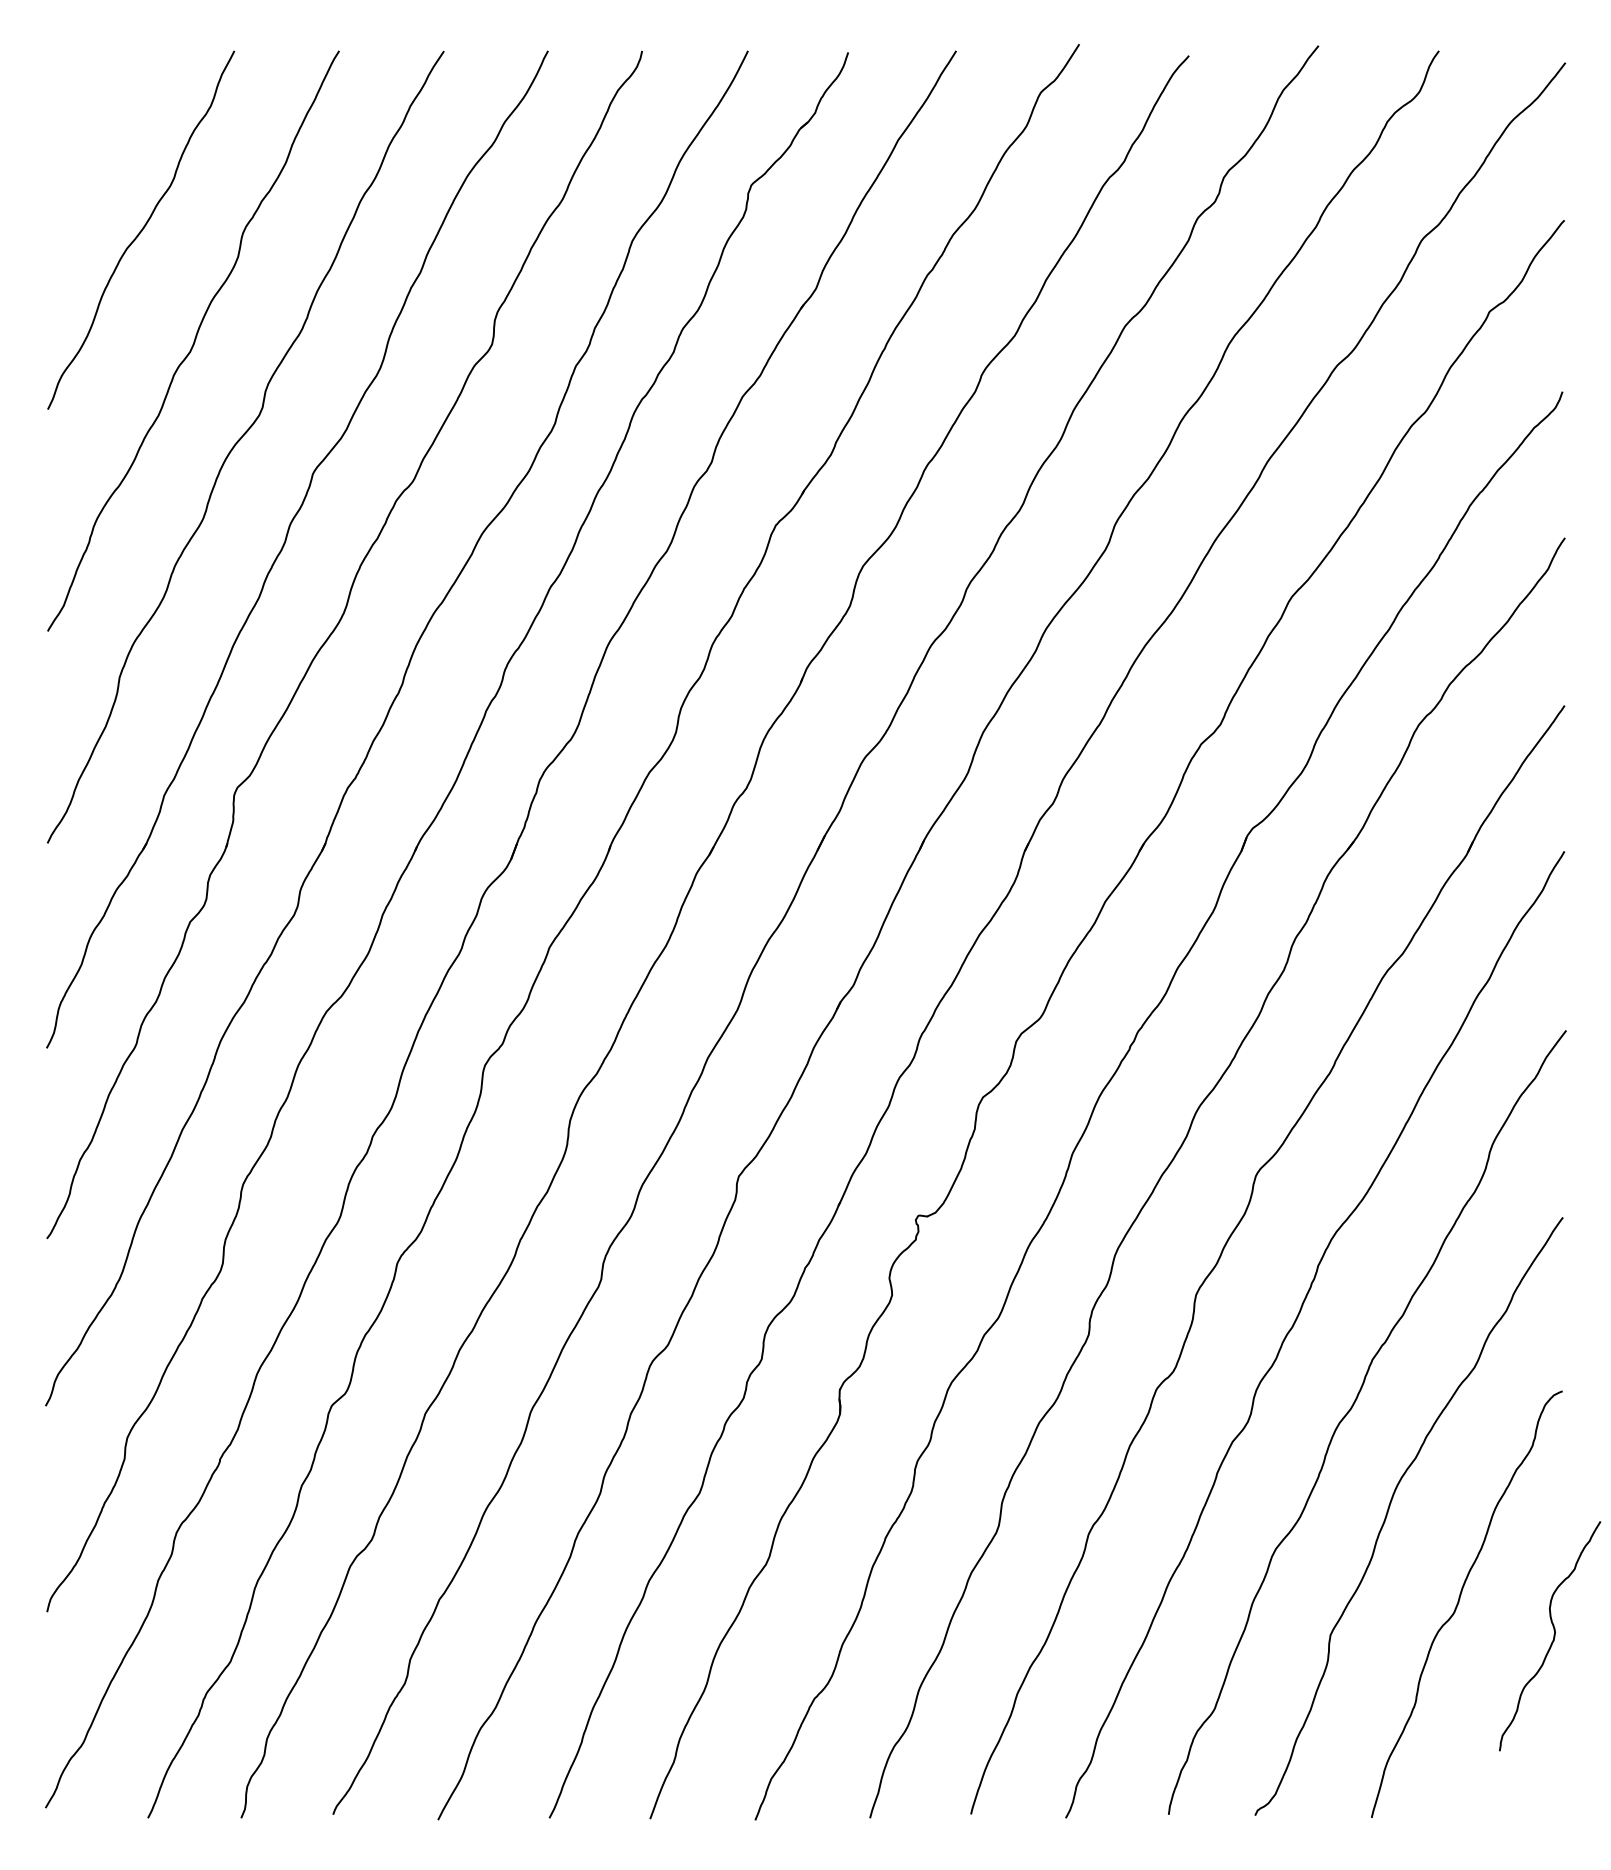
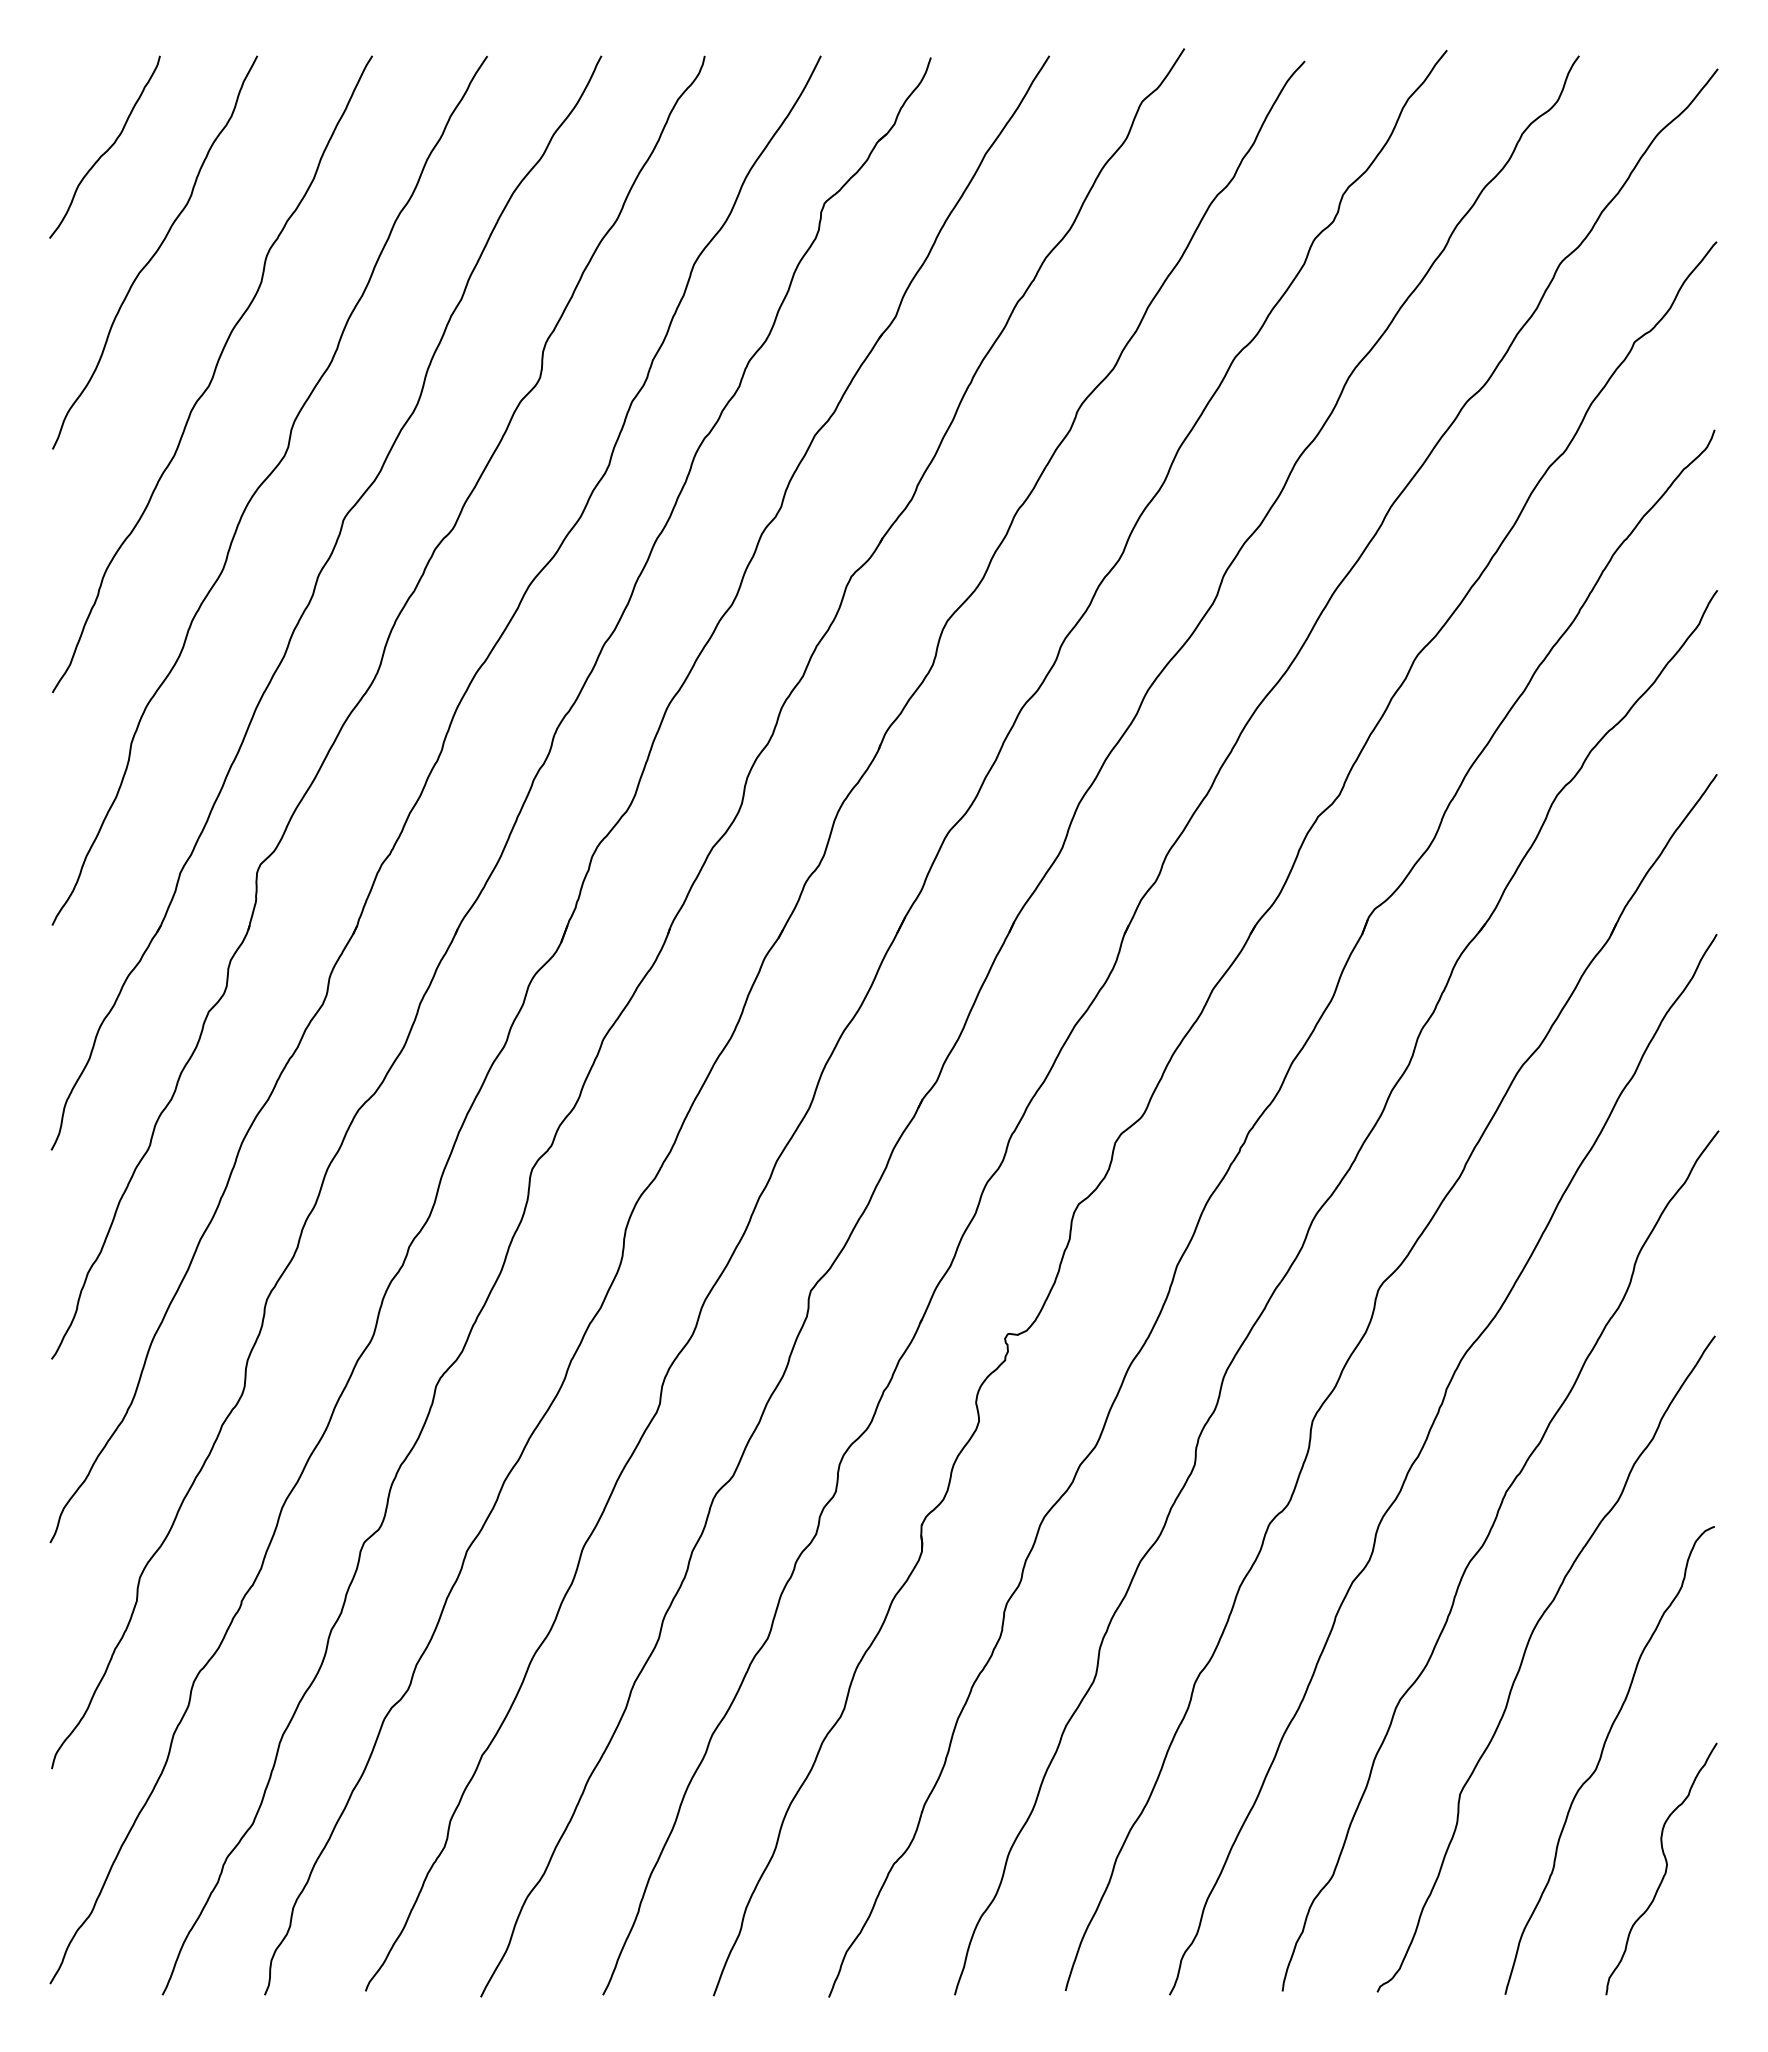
curve: (98, 135) -> (108, 148), added
curve: (1553, 1636) -> (1665, 1869), moved

